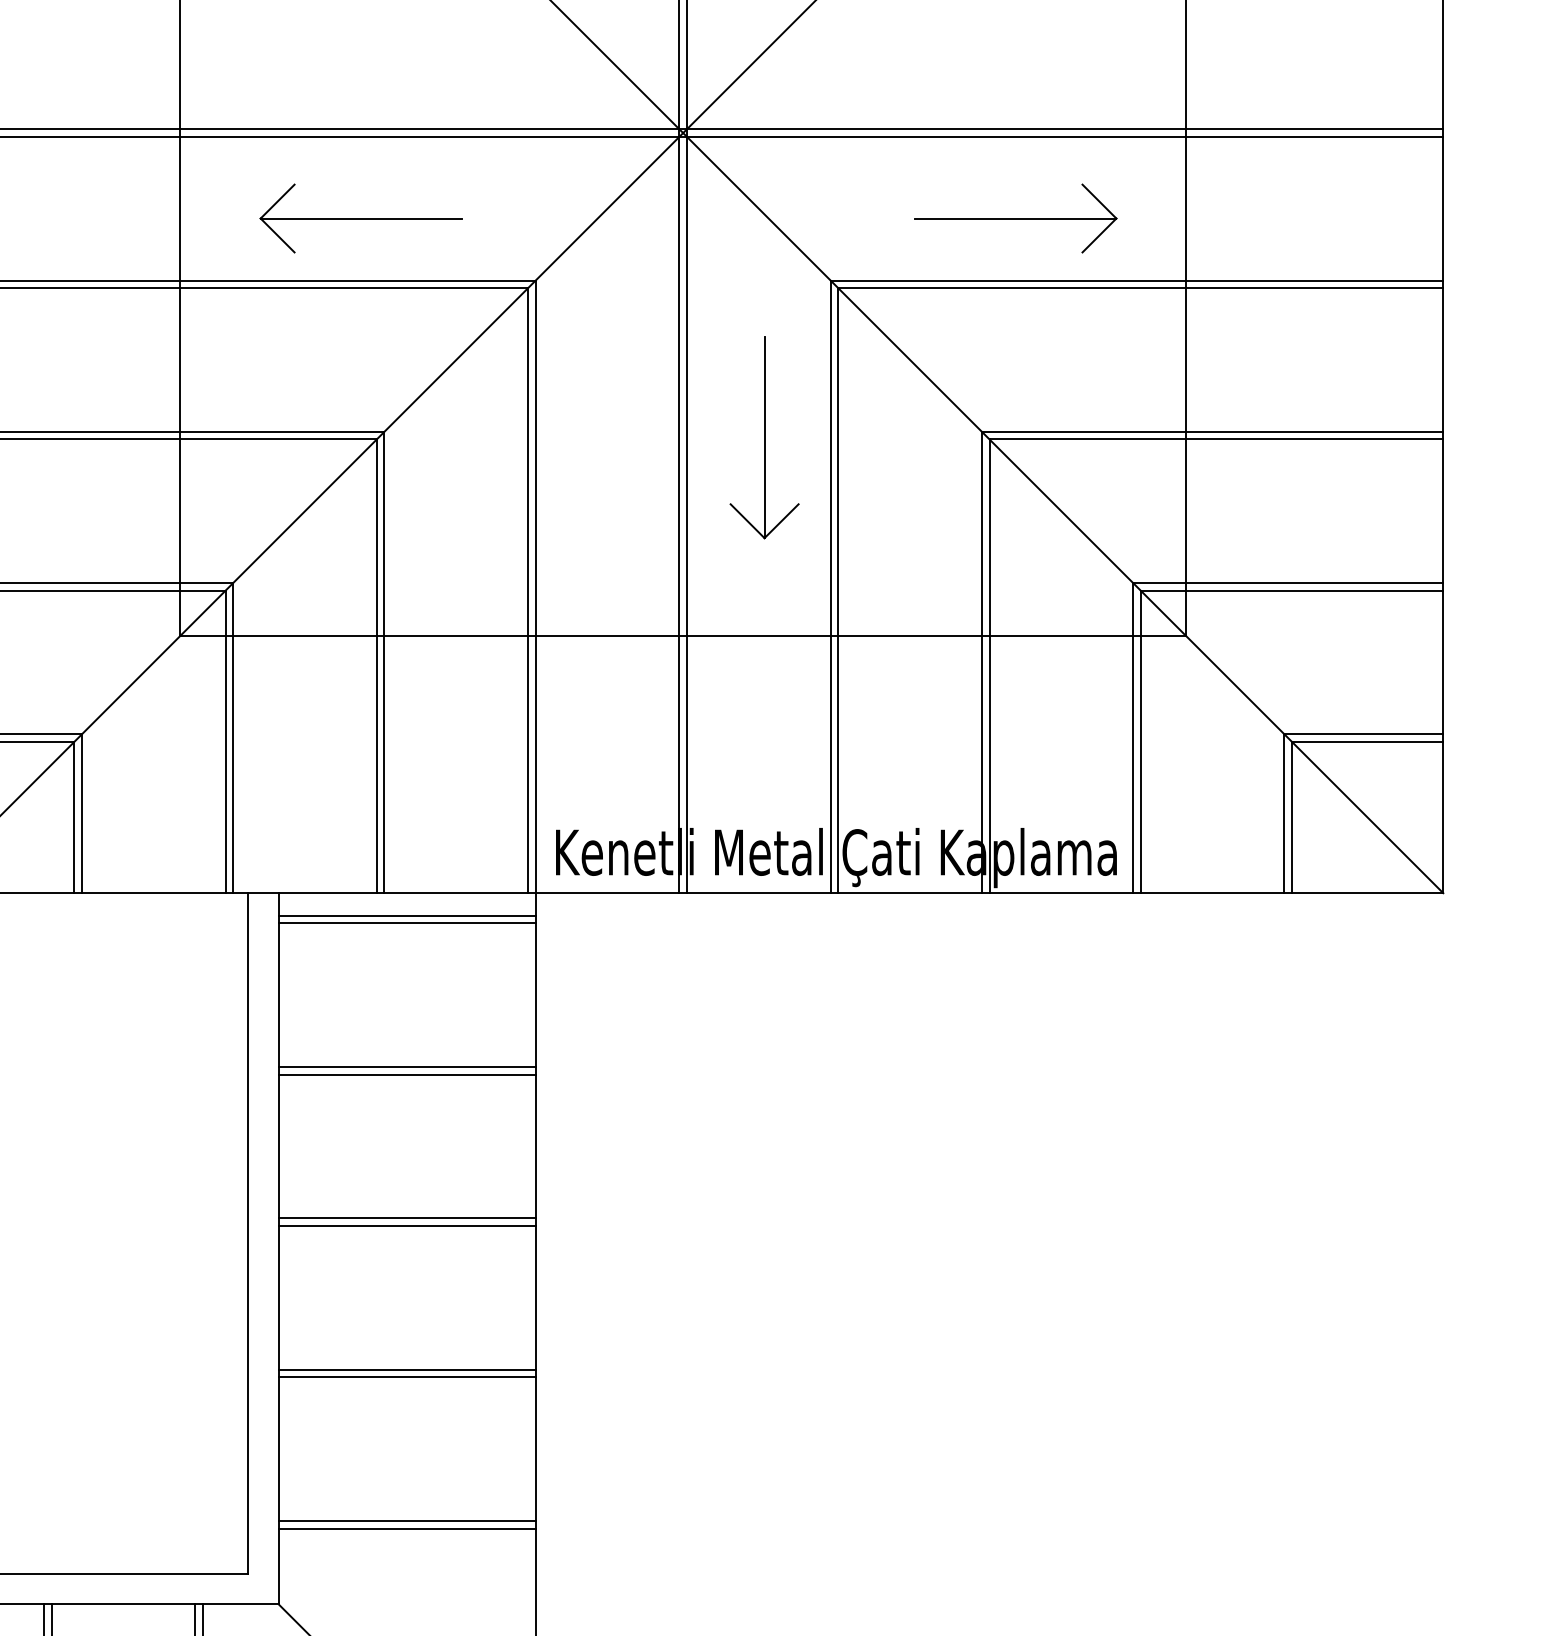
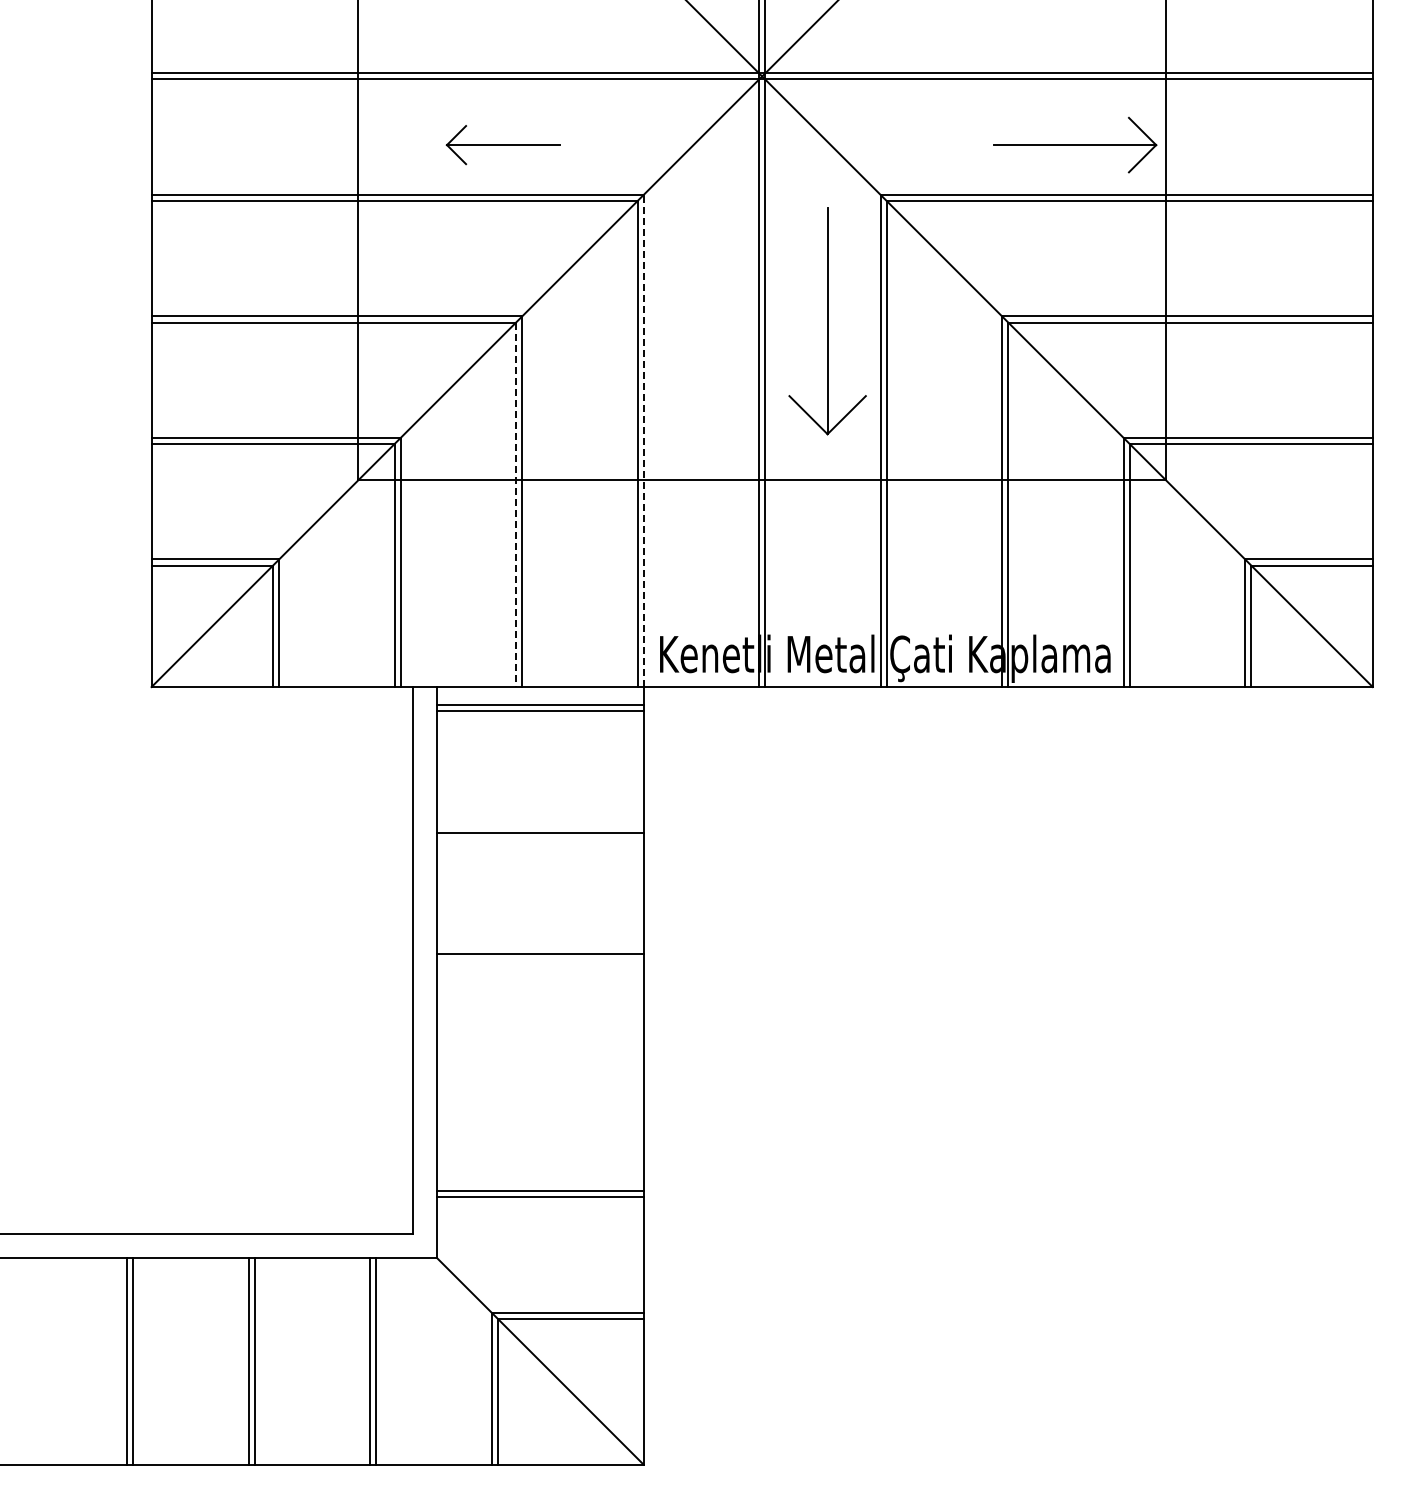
part: (361, 217) -> (503, 144), size x0.7
part: (1015, 219) -> (1075, 145), moved
part: (764, 436) -> (827, 320), size x1.4
line: (535, 586) -> (643, 440), solid -> dashed
line: (377, 667) -> (516, 505), solid -> dashed
line: (407, 1066) -> (540, 826), removed
line: (407, 1218) -> (540, 948), removed
line: (407, 1369) -> (540, 1069), removed
line: (407, 1376) -> (540, 1075), removed

